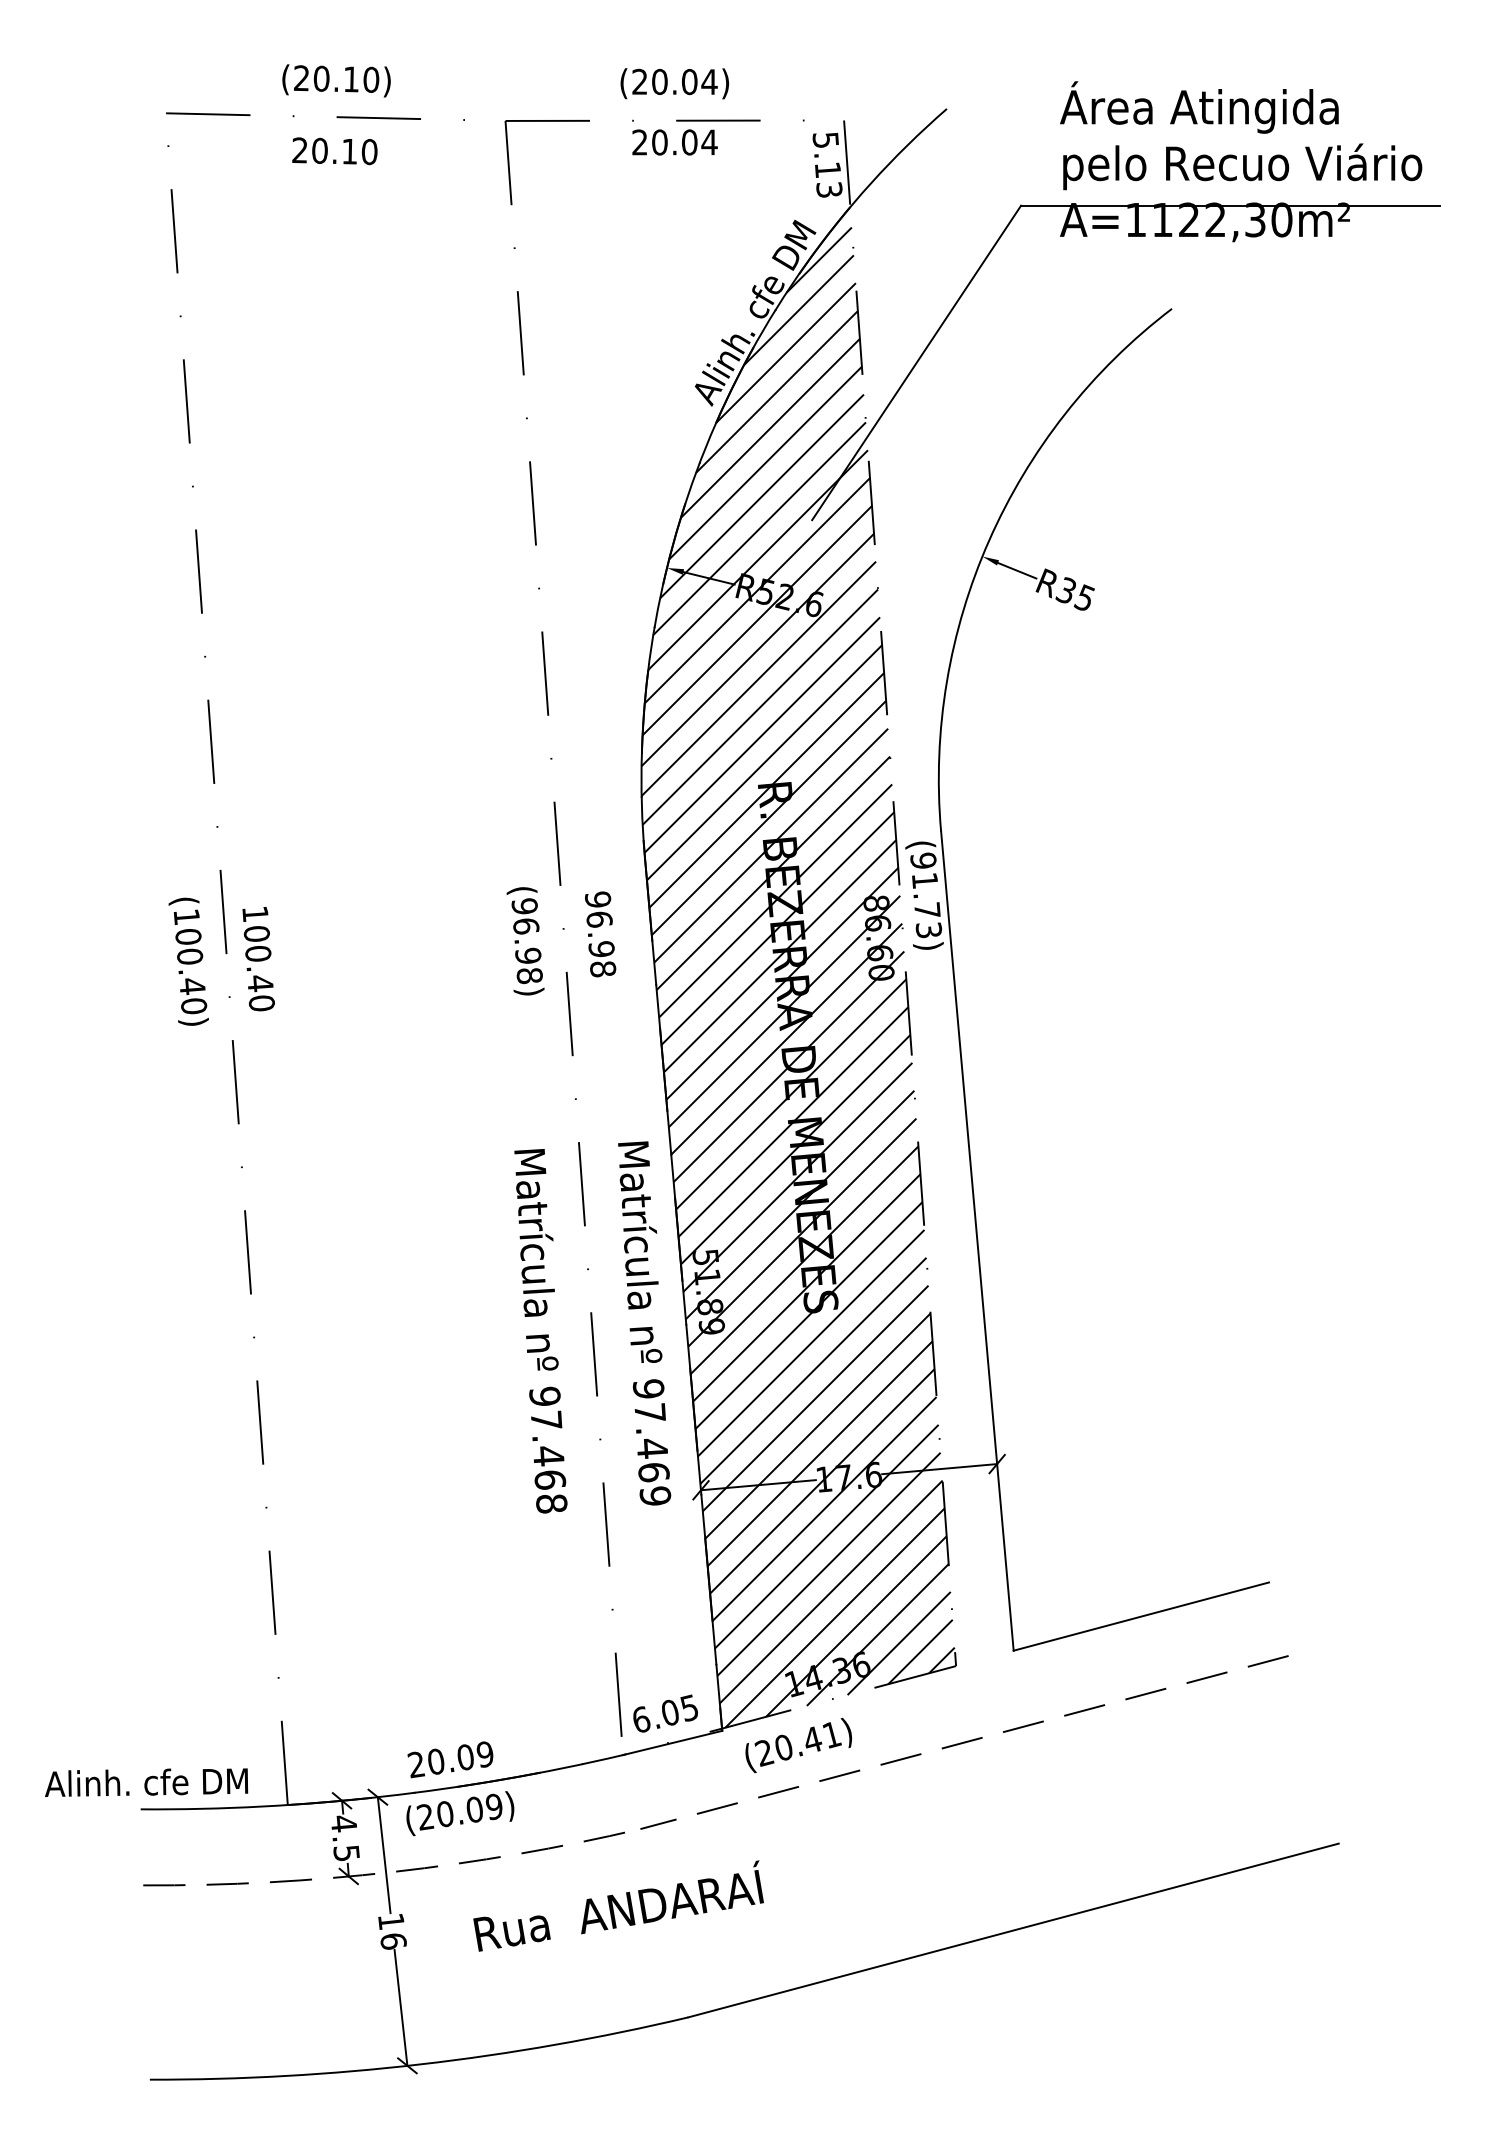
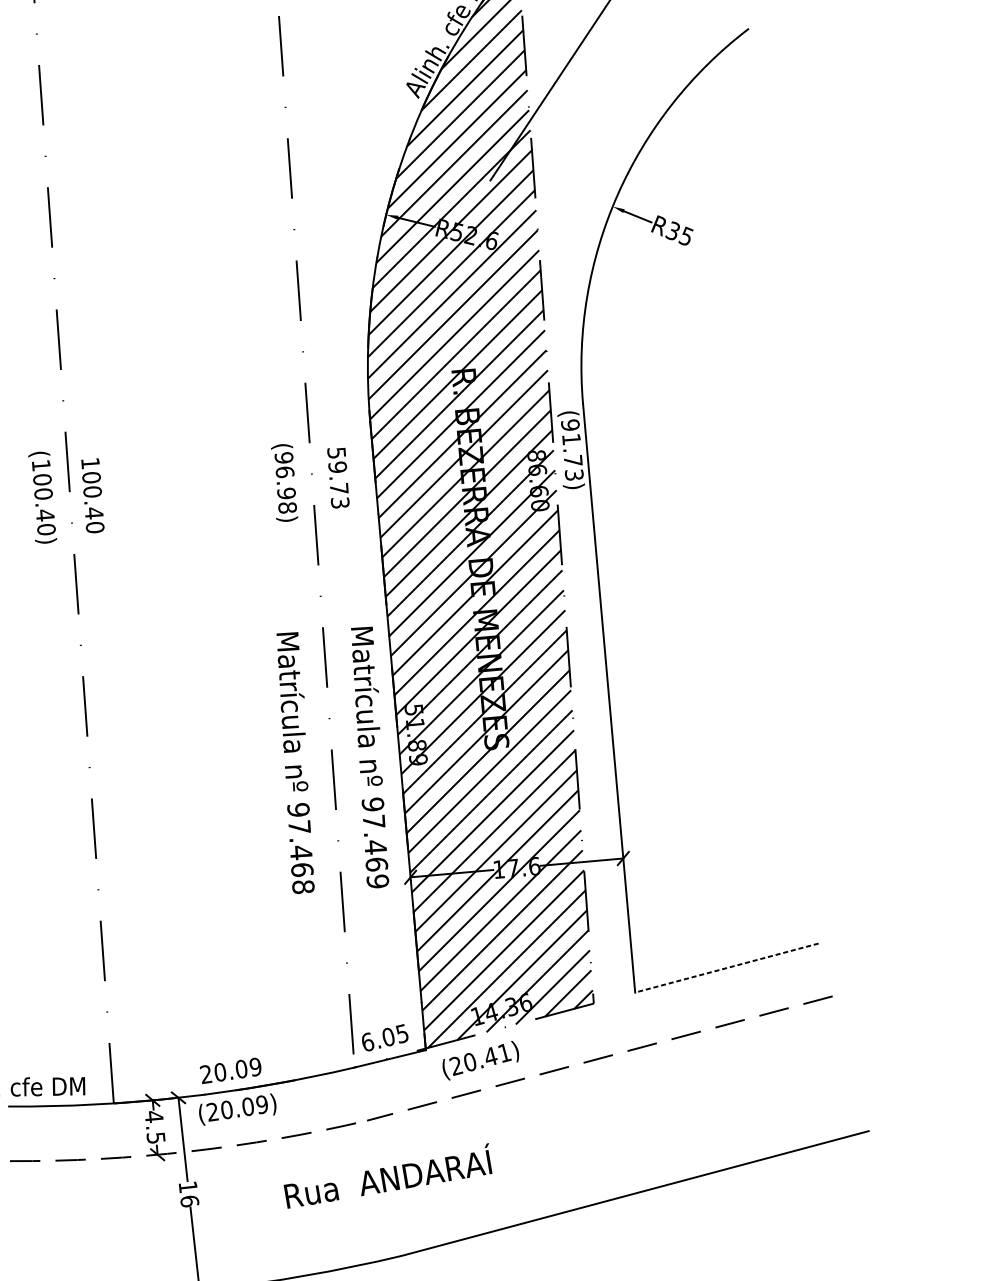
text: (600, 934) -> (338, 478), 96.98 -> 59.73
line: (1140, 1616) -> (726, 967), solid -> dashed
text: (618, 1905) -> (387, 1175), moved

